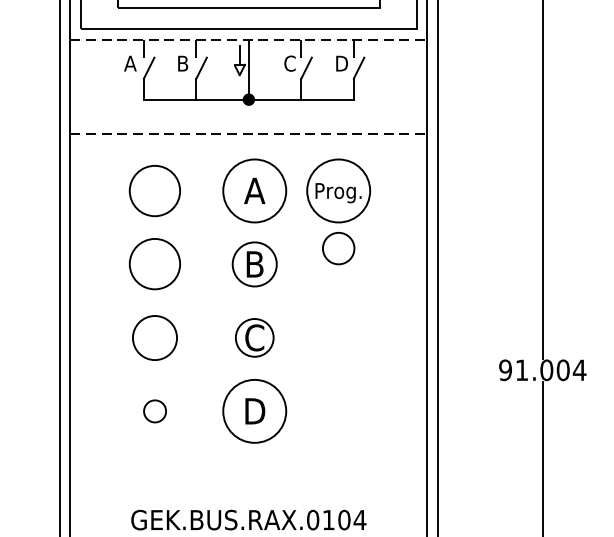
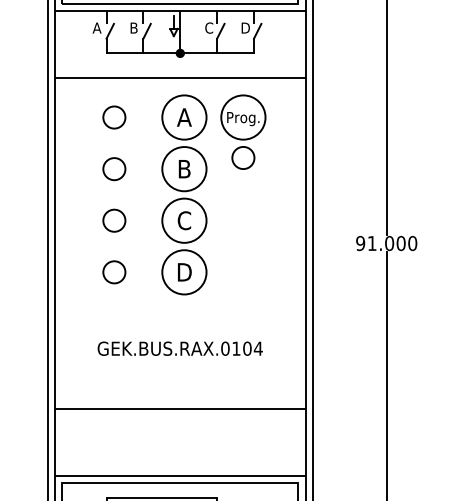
line: (249, 40) -> (180, 11), dashed -> solid
line: (249, 133) -> (180, 77), dashed -> solid
circle: (155, 190) -> (114, 117), size x0.62
circle: (155, 264) -> (114, 169), size x0.62
circle: (254, 264) -> (184, 169), size x1.43
circle: (155, 337) -> (114, 220), size x0.71
circle: (254, 337) -> (184, 220), size x1.67
text: (579, 370) -> (412, 243), 91.004 -> 91.000
circle: (155, 411) -> (114, 272), size x1.43

